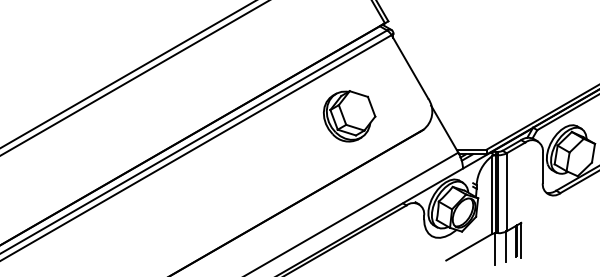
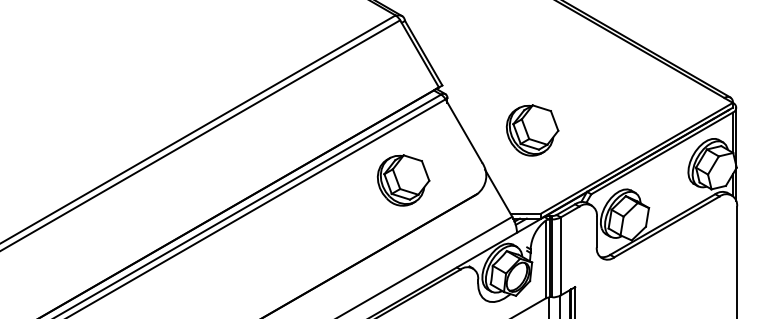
part: (478, 66) -> (532, 130), added

